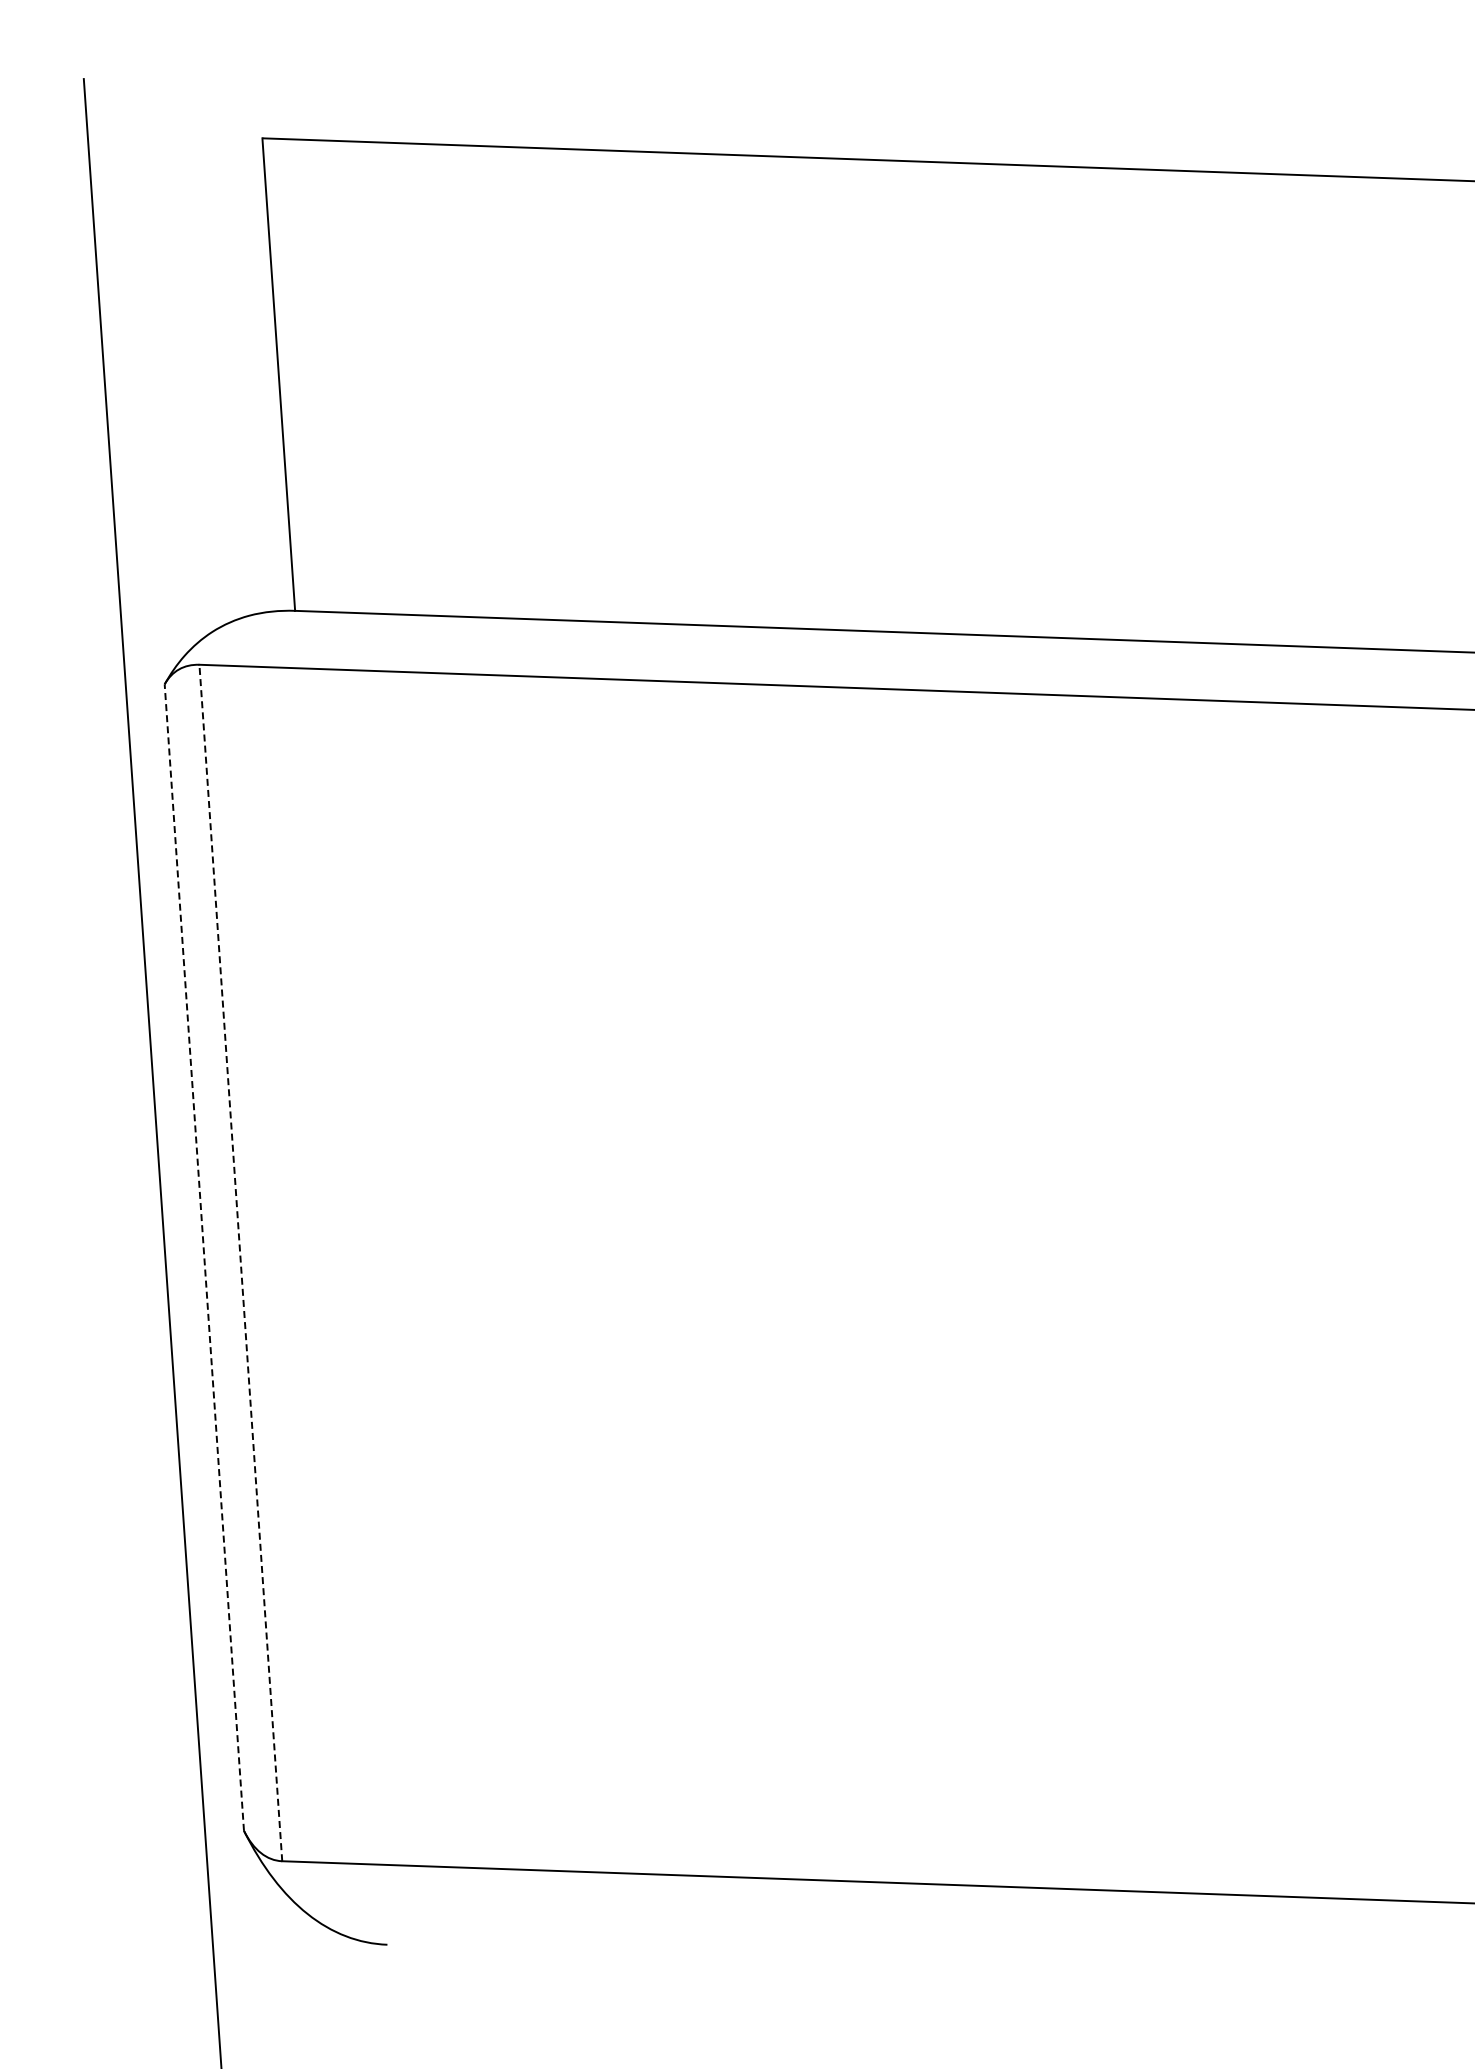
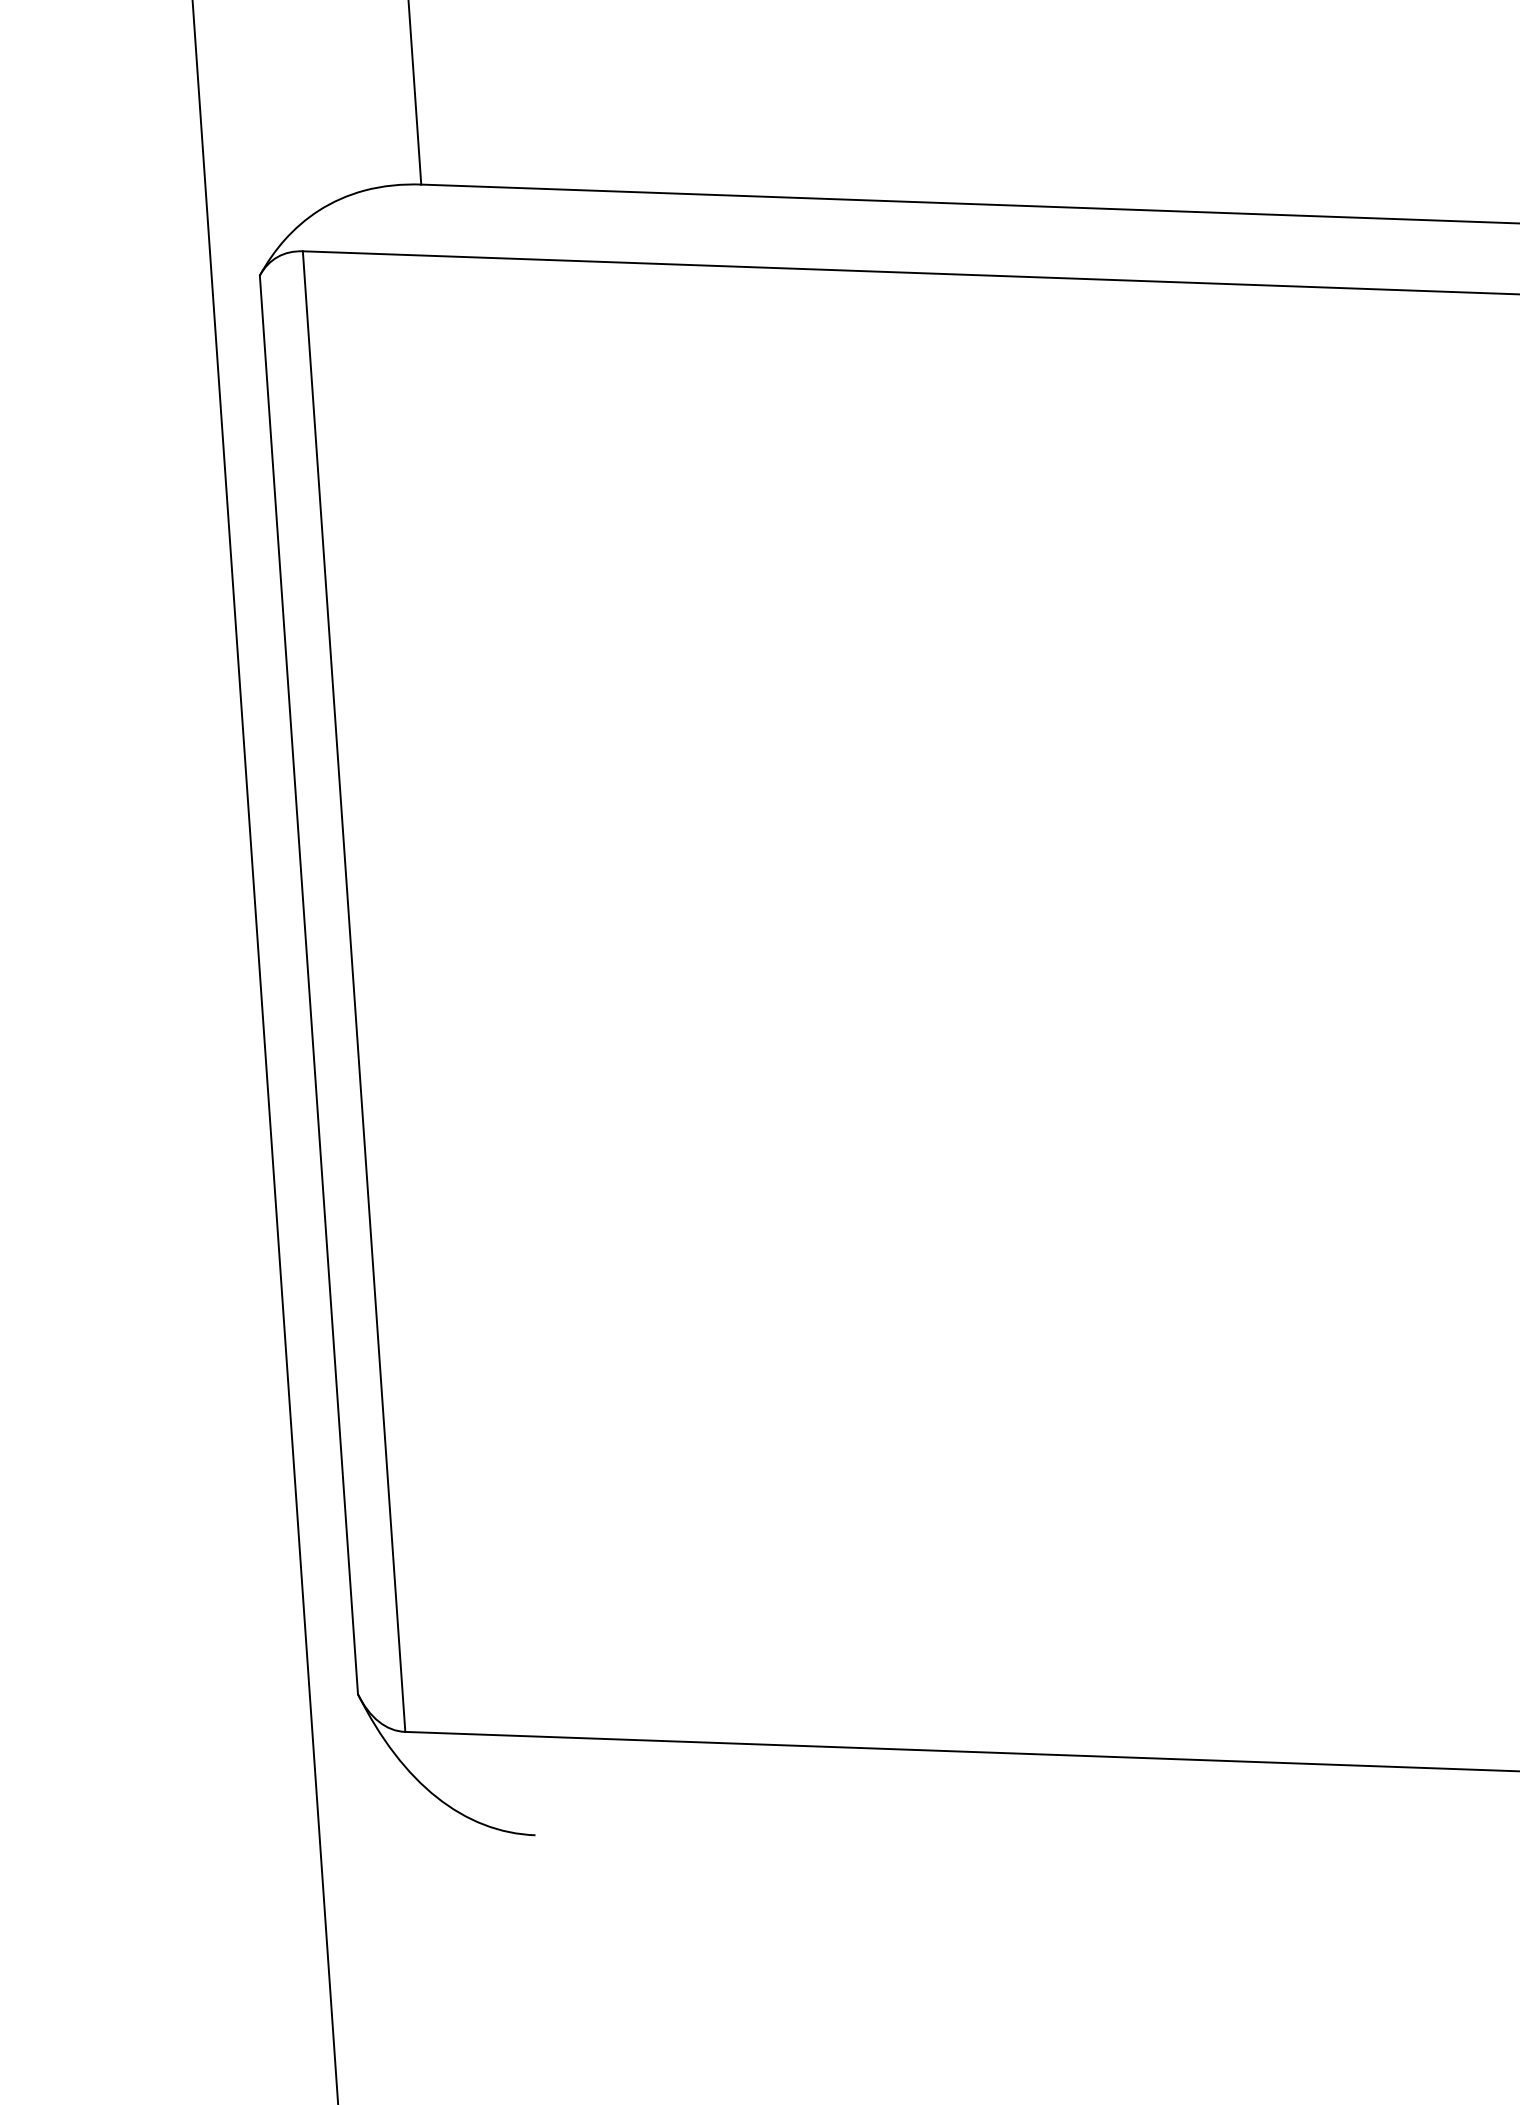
line: (204, 1257) -> (309, 984), dashed -> solid
line: (240, 1263) -> (353, 992), dashed -> solid

